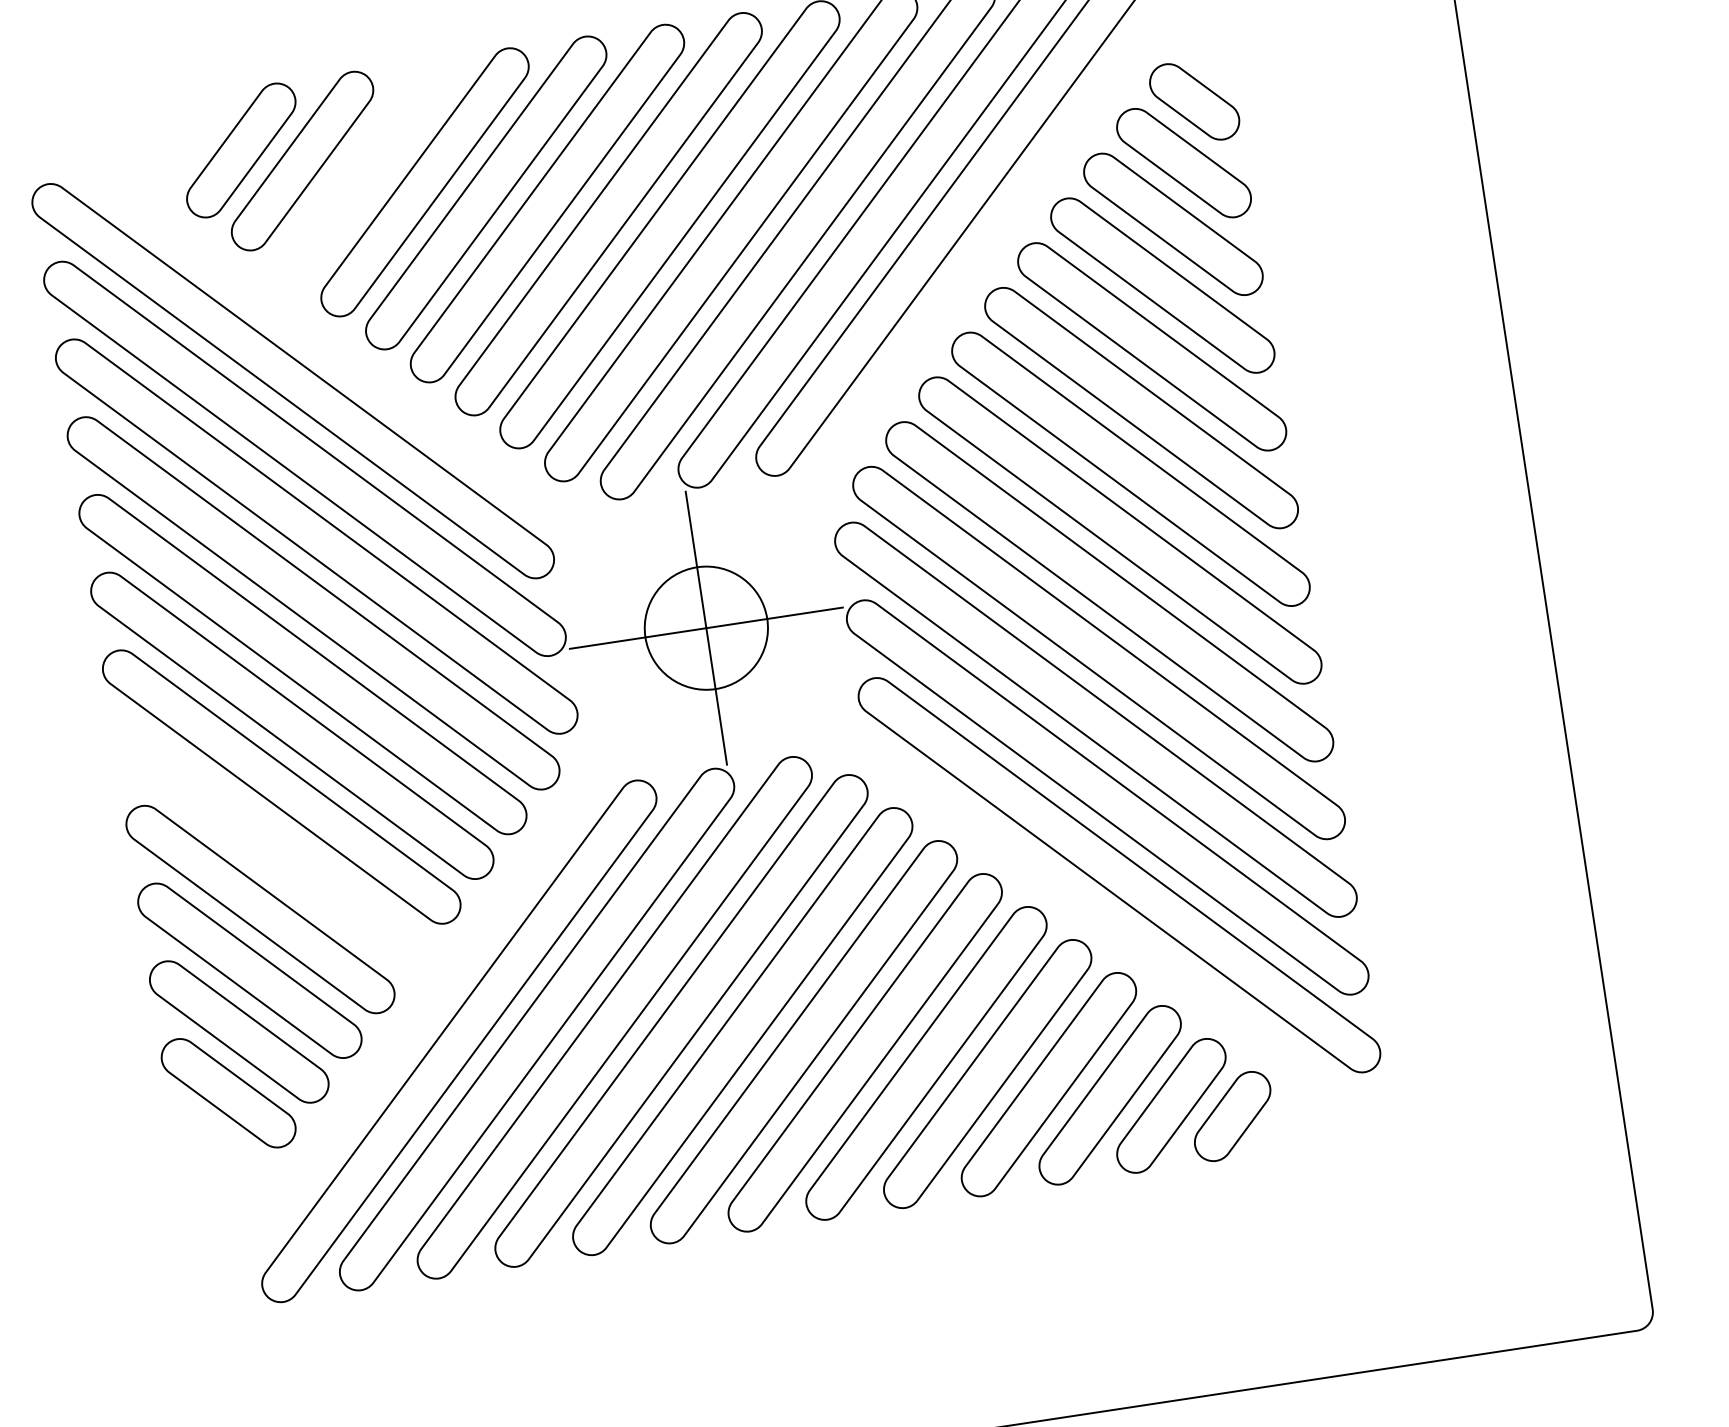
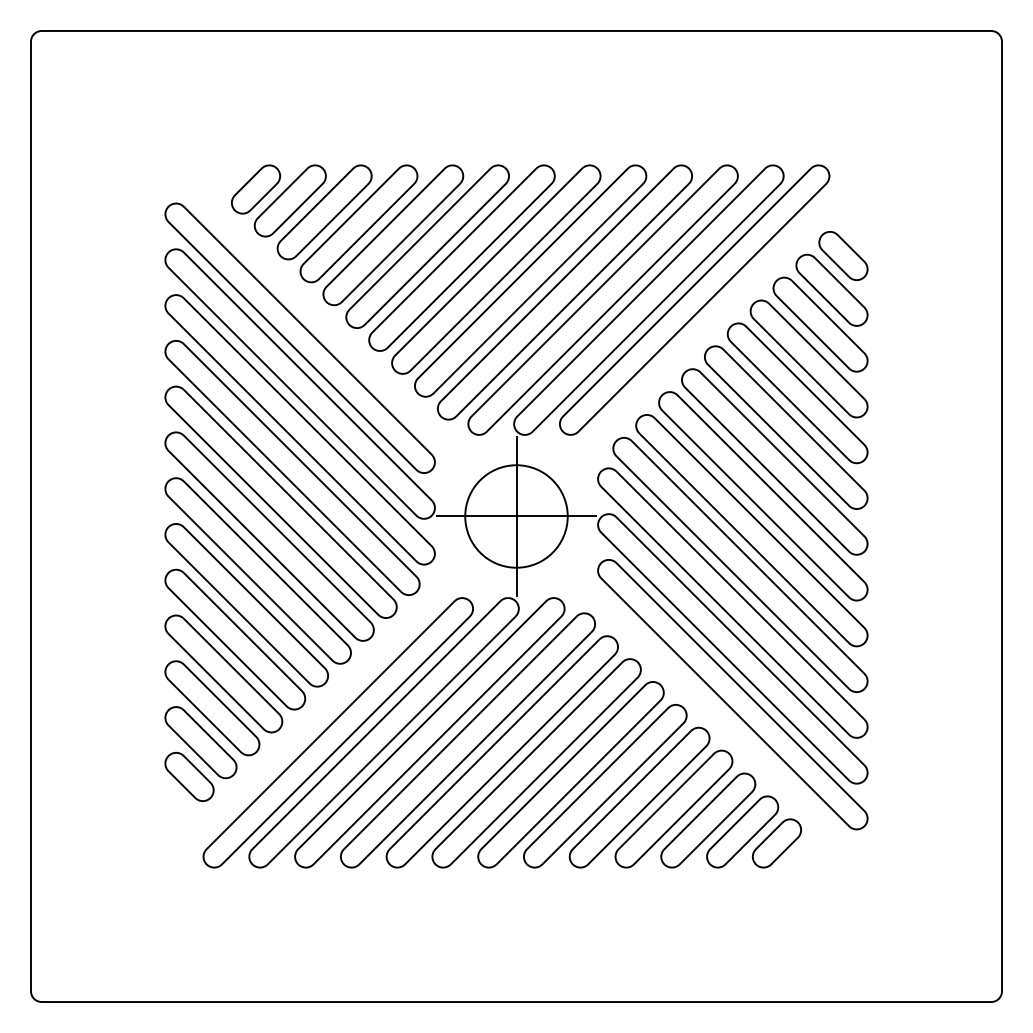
part: (179, 139) -> (255, 189), added
part: (362, 171) -> (358, 223), added
circle: (706, 628) -> (516, 516), size x1.43
part: (270, 848) -> (246, 605), added
part: (217, 1153) -> (189, 776), added

